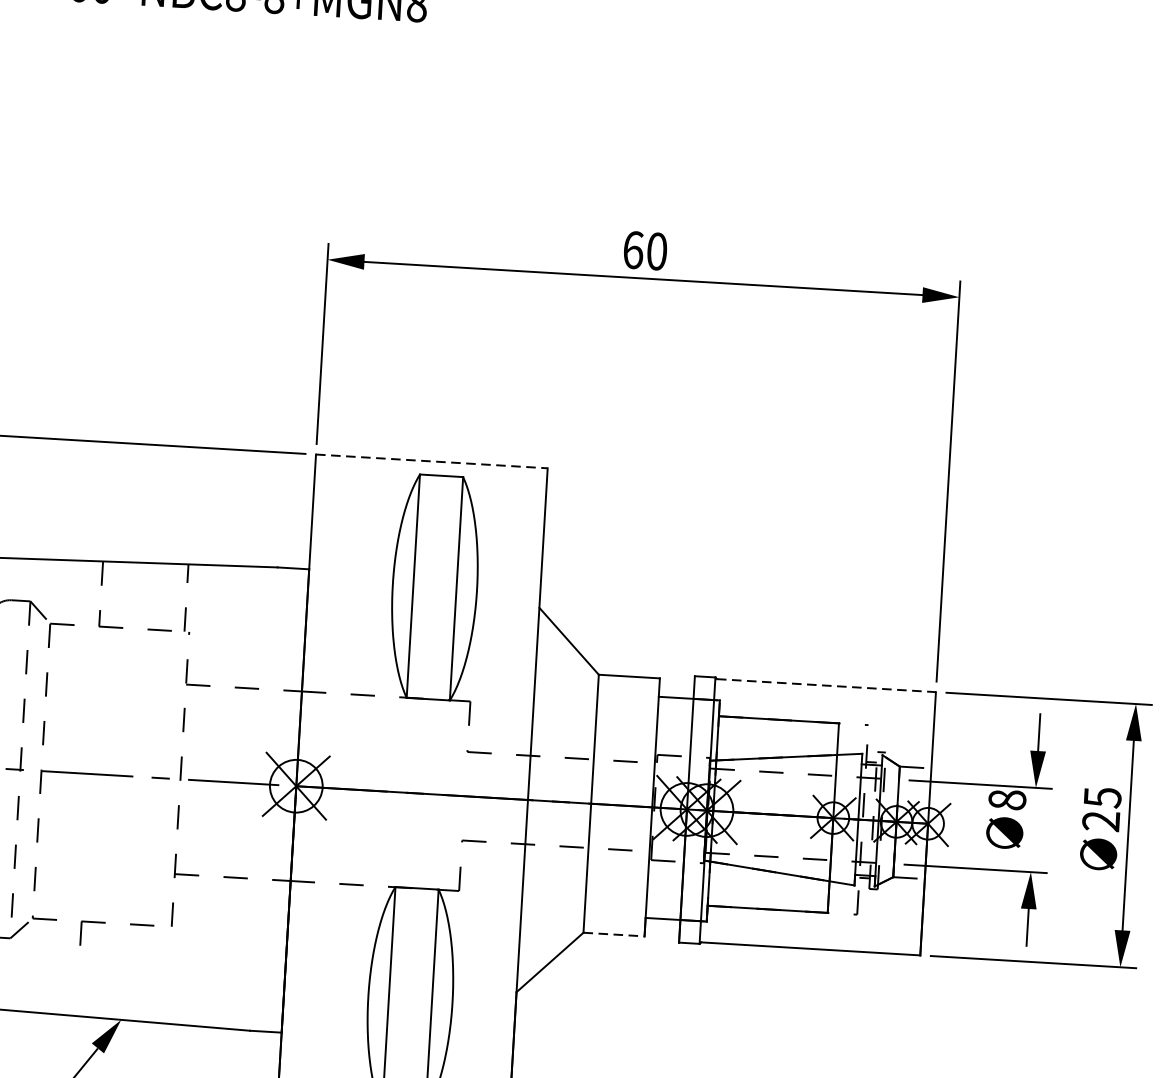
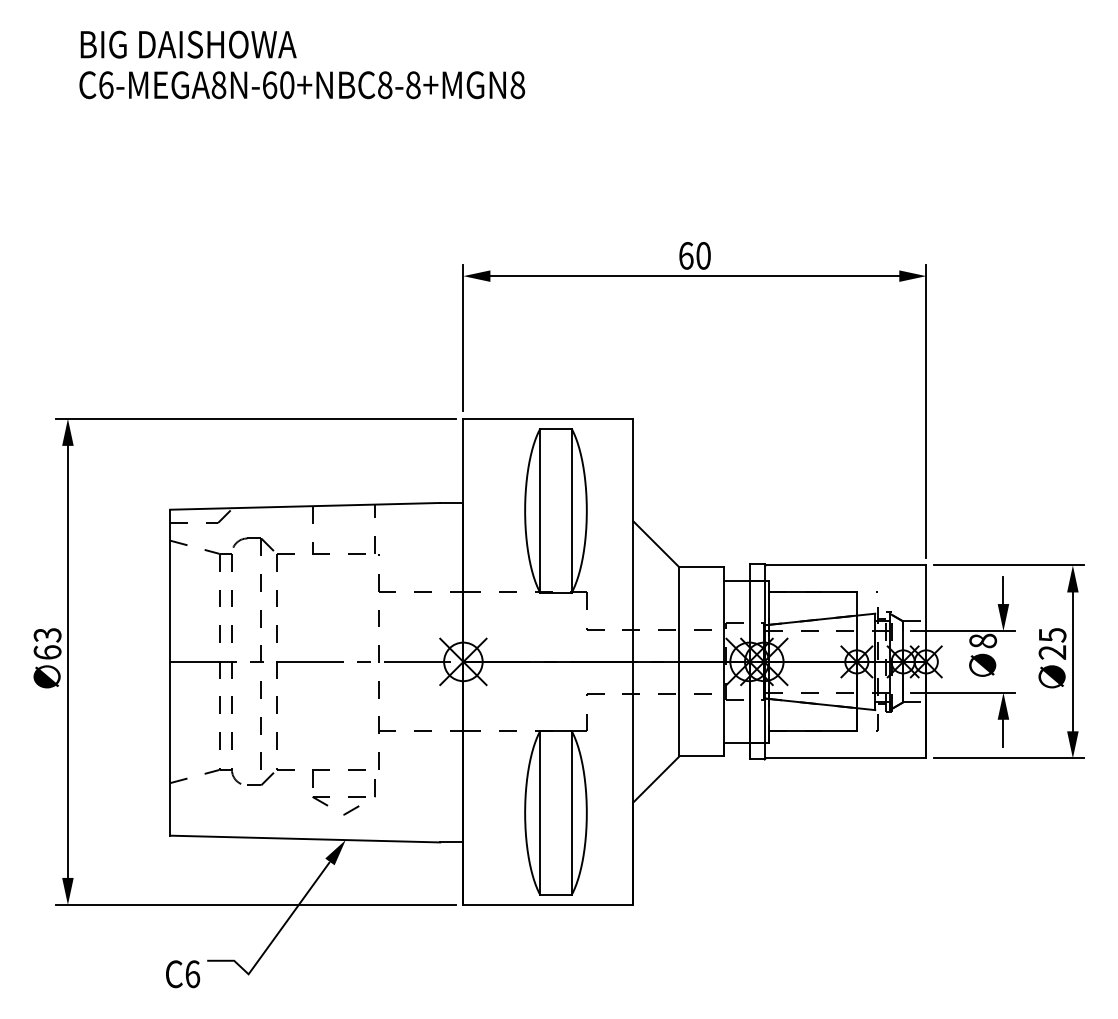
line: (432, 460) -> (548, 418), dashed -> solid
line: (827, 685) -> (846, 565), dashed -> solid
line: (614, 934) -> (702, 756), dashed -> solid
part: (121, 961) -> (343, 797), added

